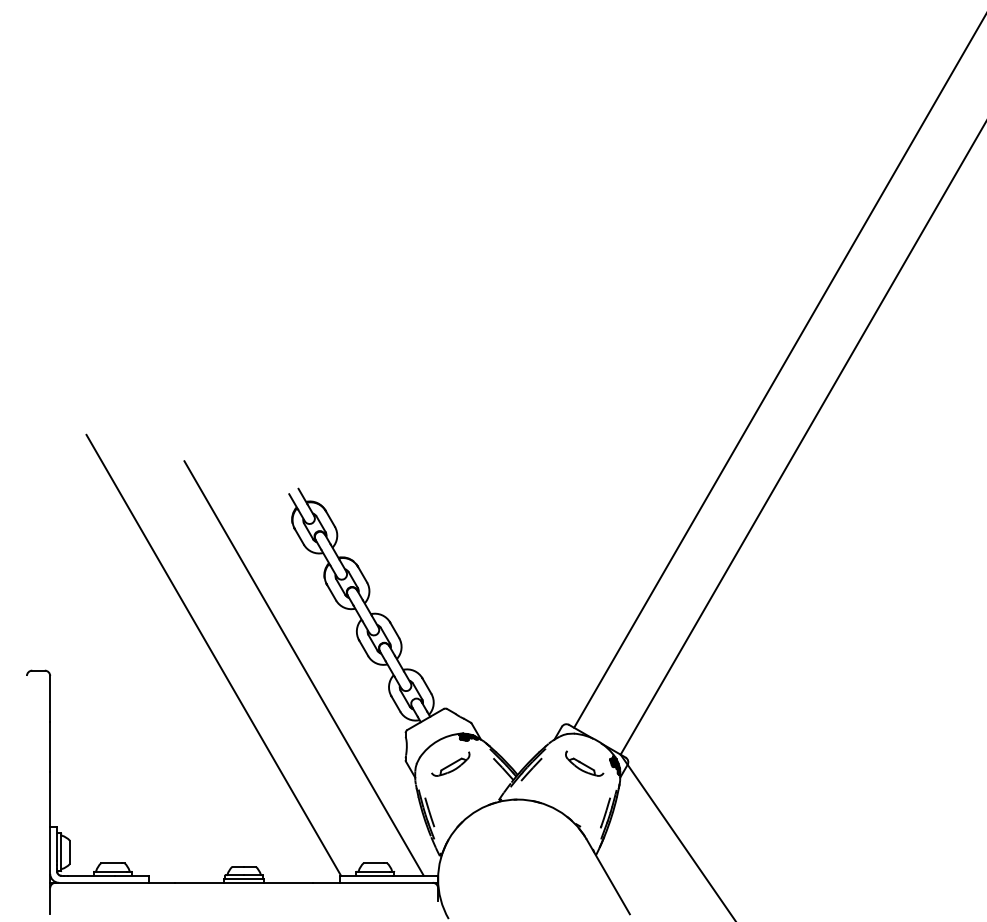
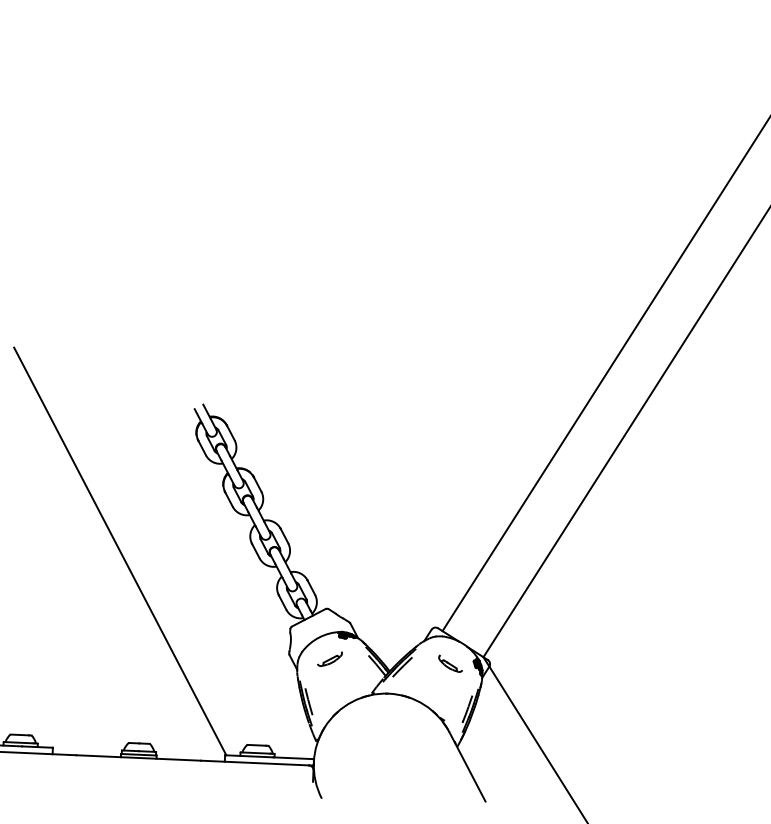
line: (303, 668) -> (200, 566), removed
part: (450, 763) -> (329, 658), size x0.7
part: (584, 763) -> (450, 663), size x0.7

